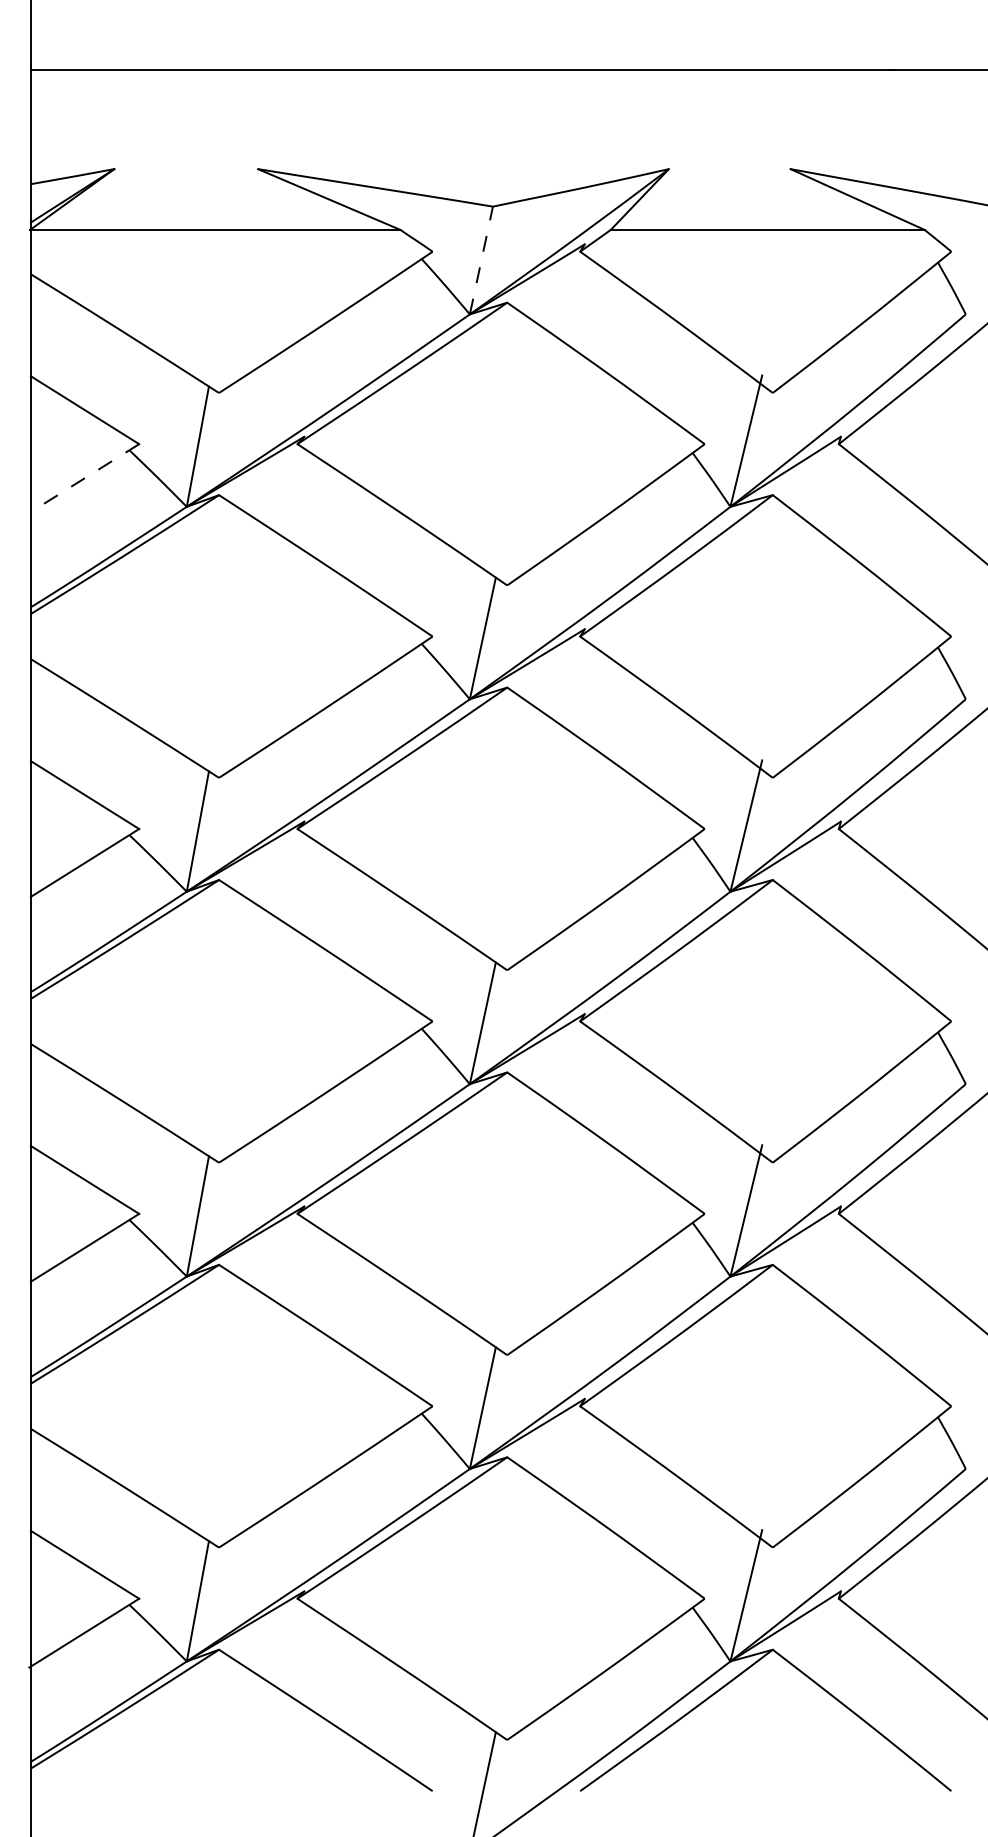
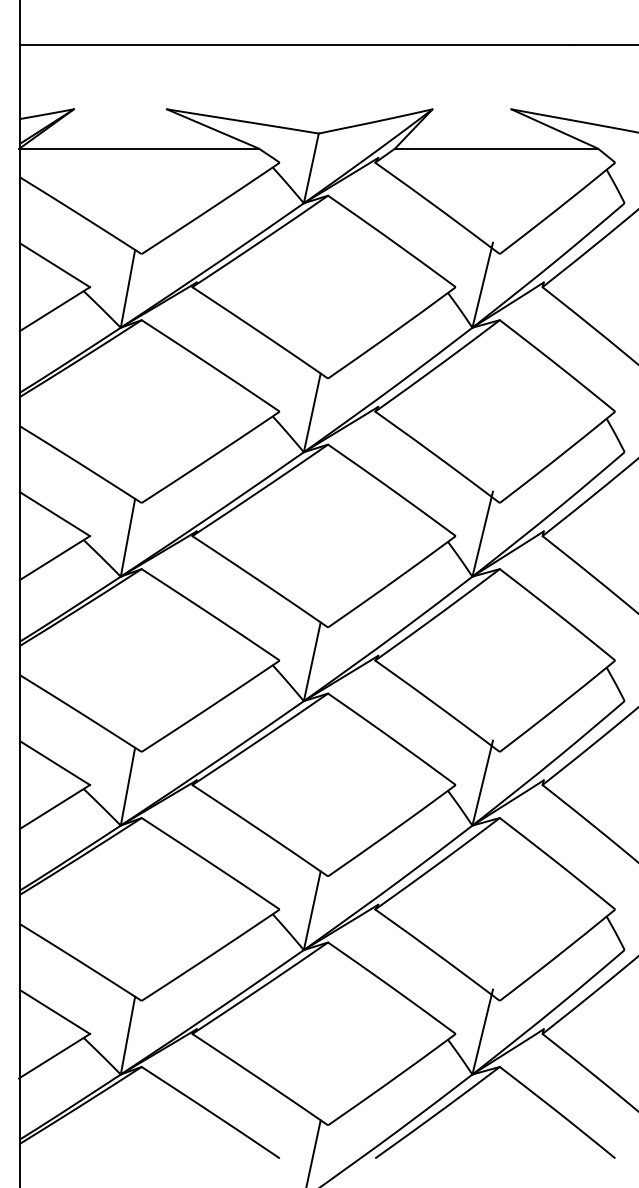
line: (481, 260) -> (311, 168), dashed -> solid
line: (84, 478) -> (54, 309), dashed -> solid

